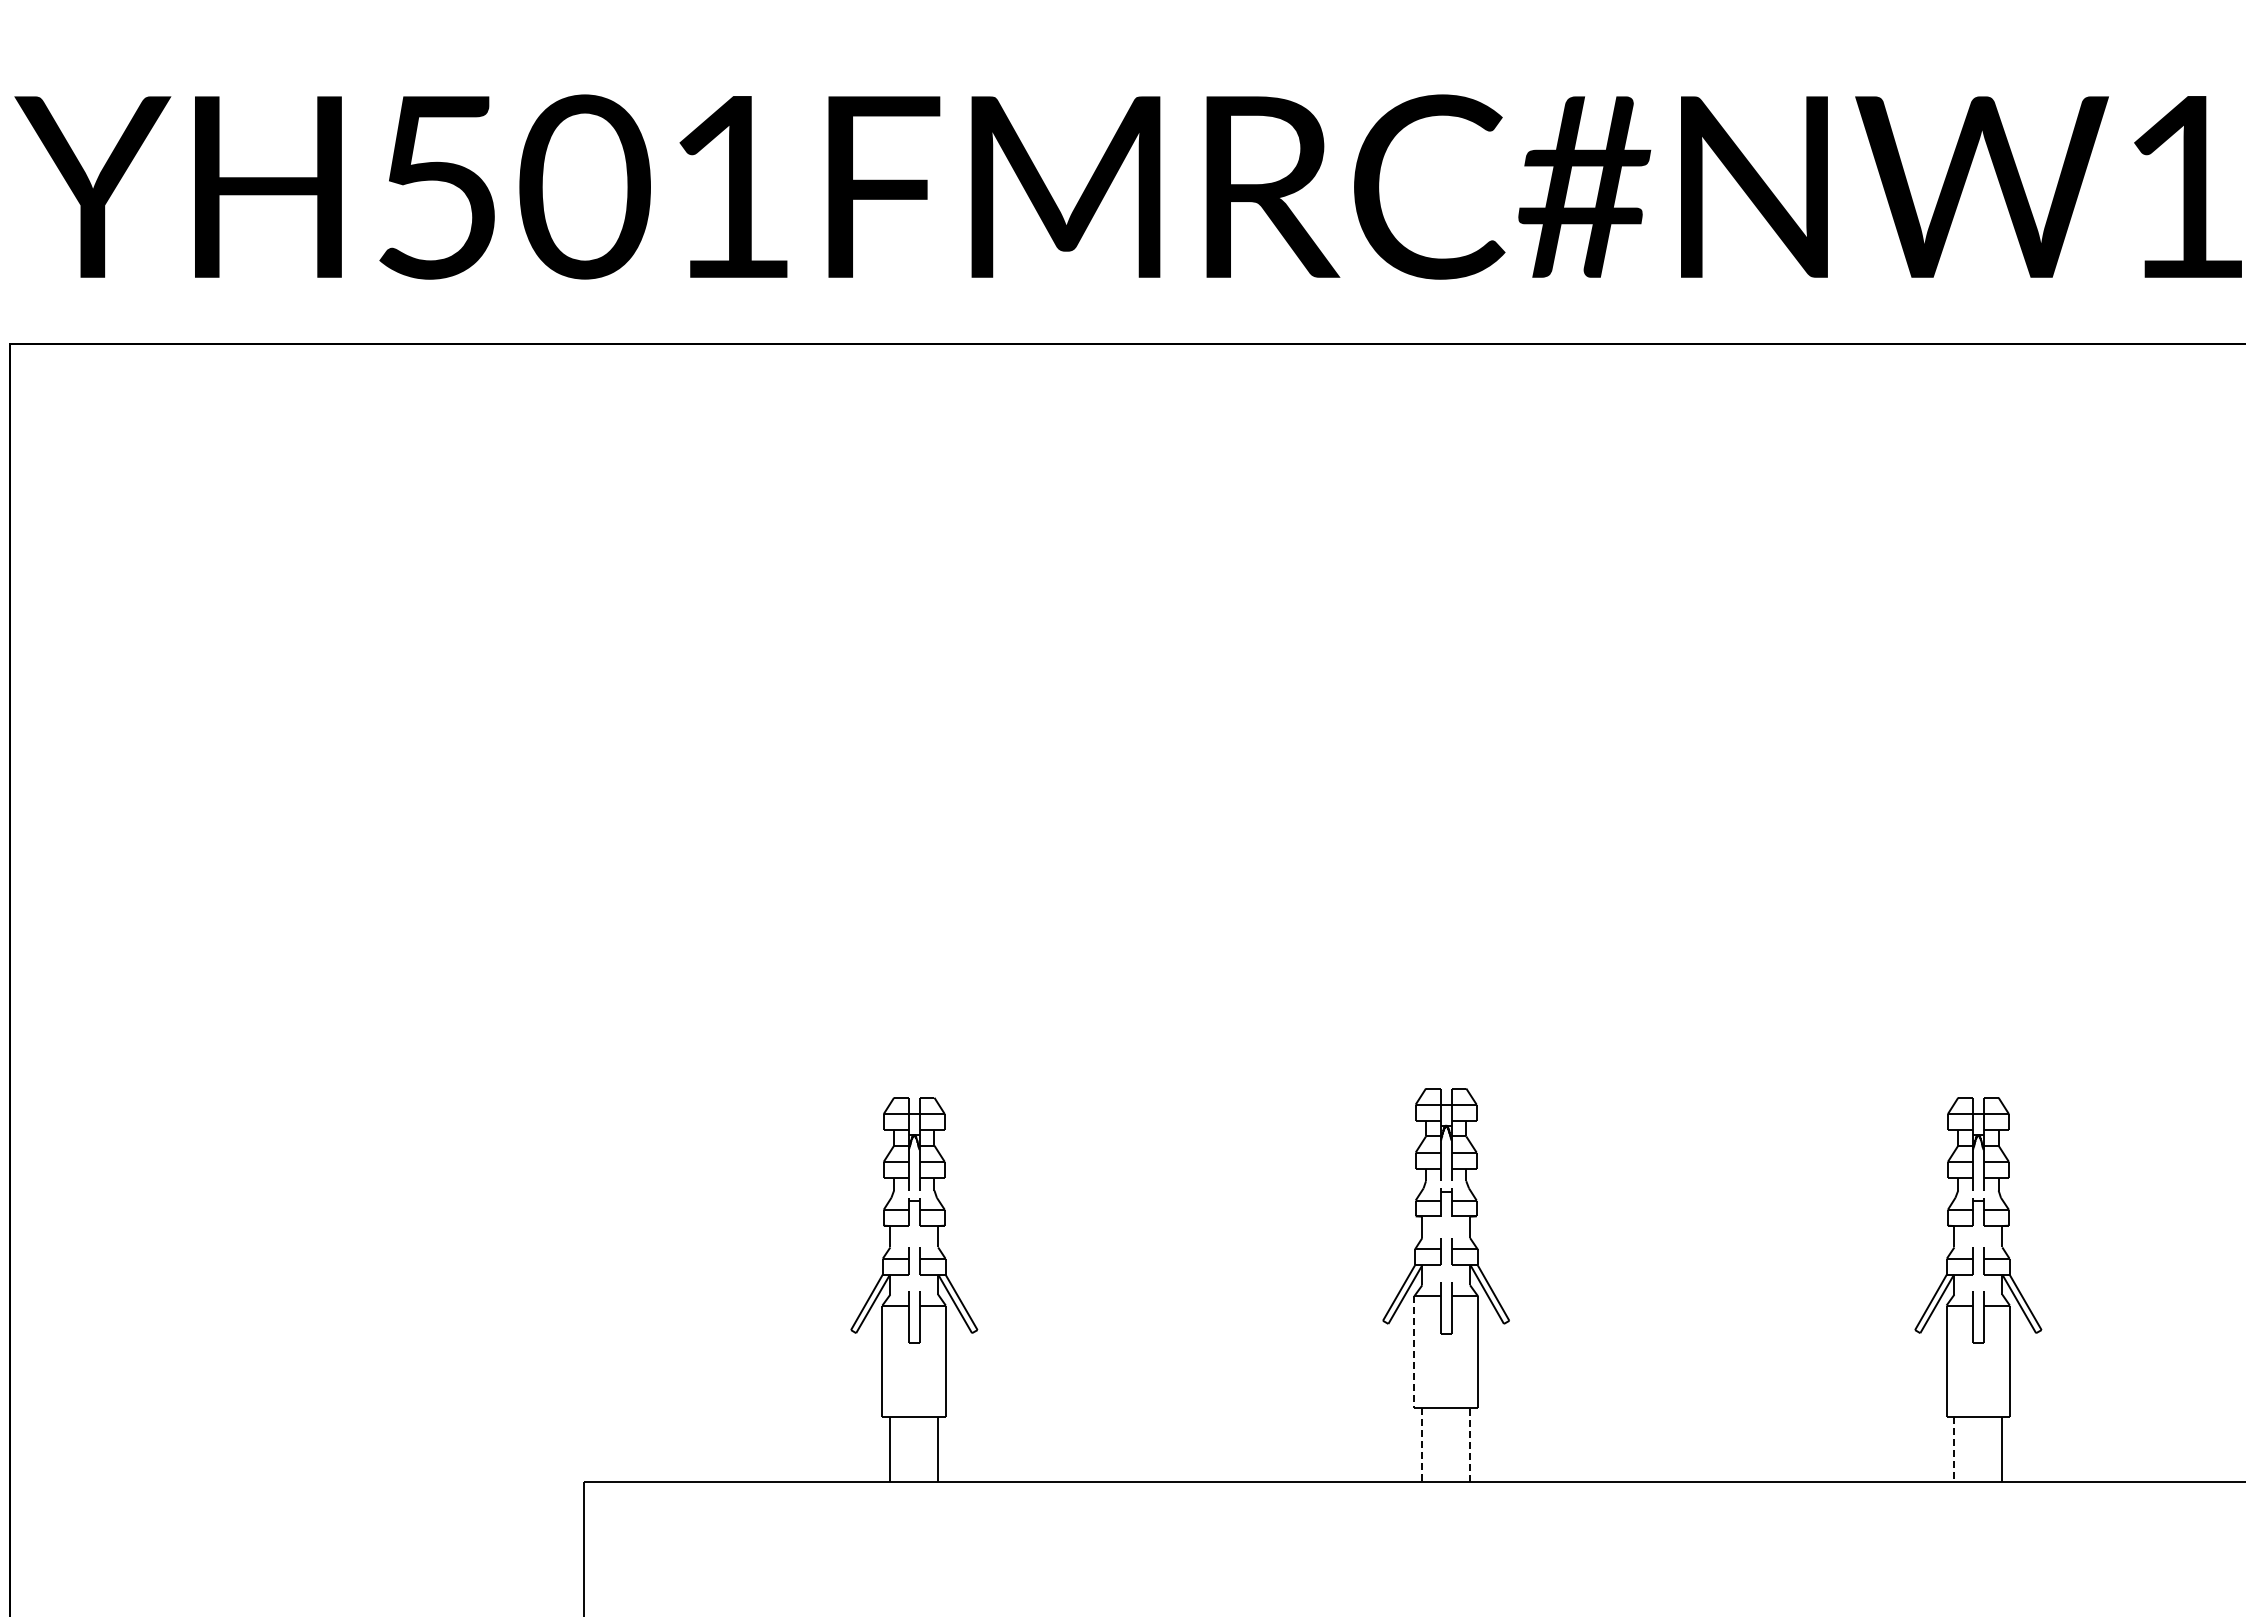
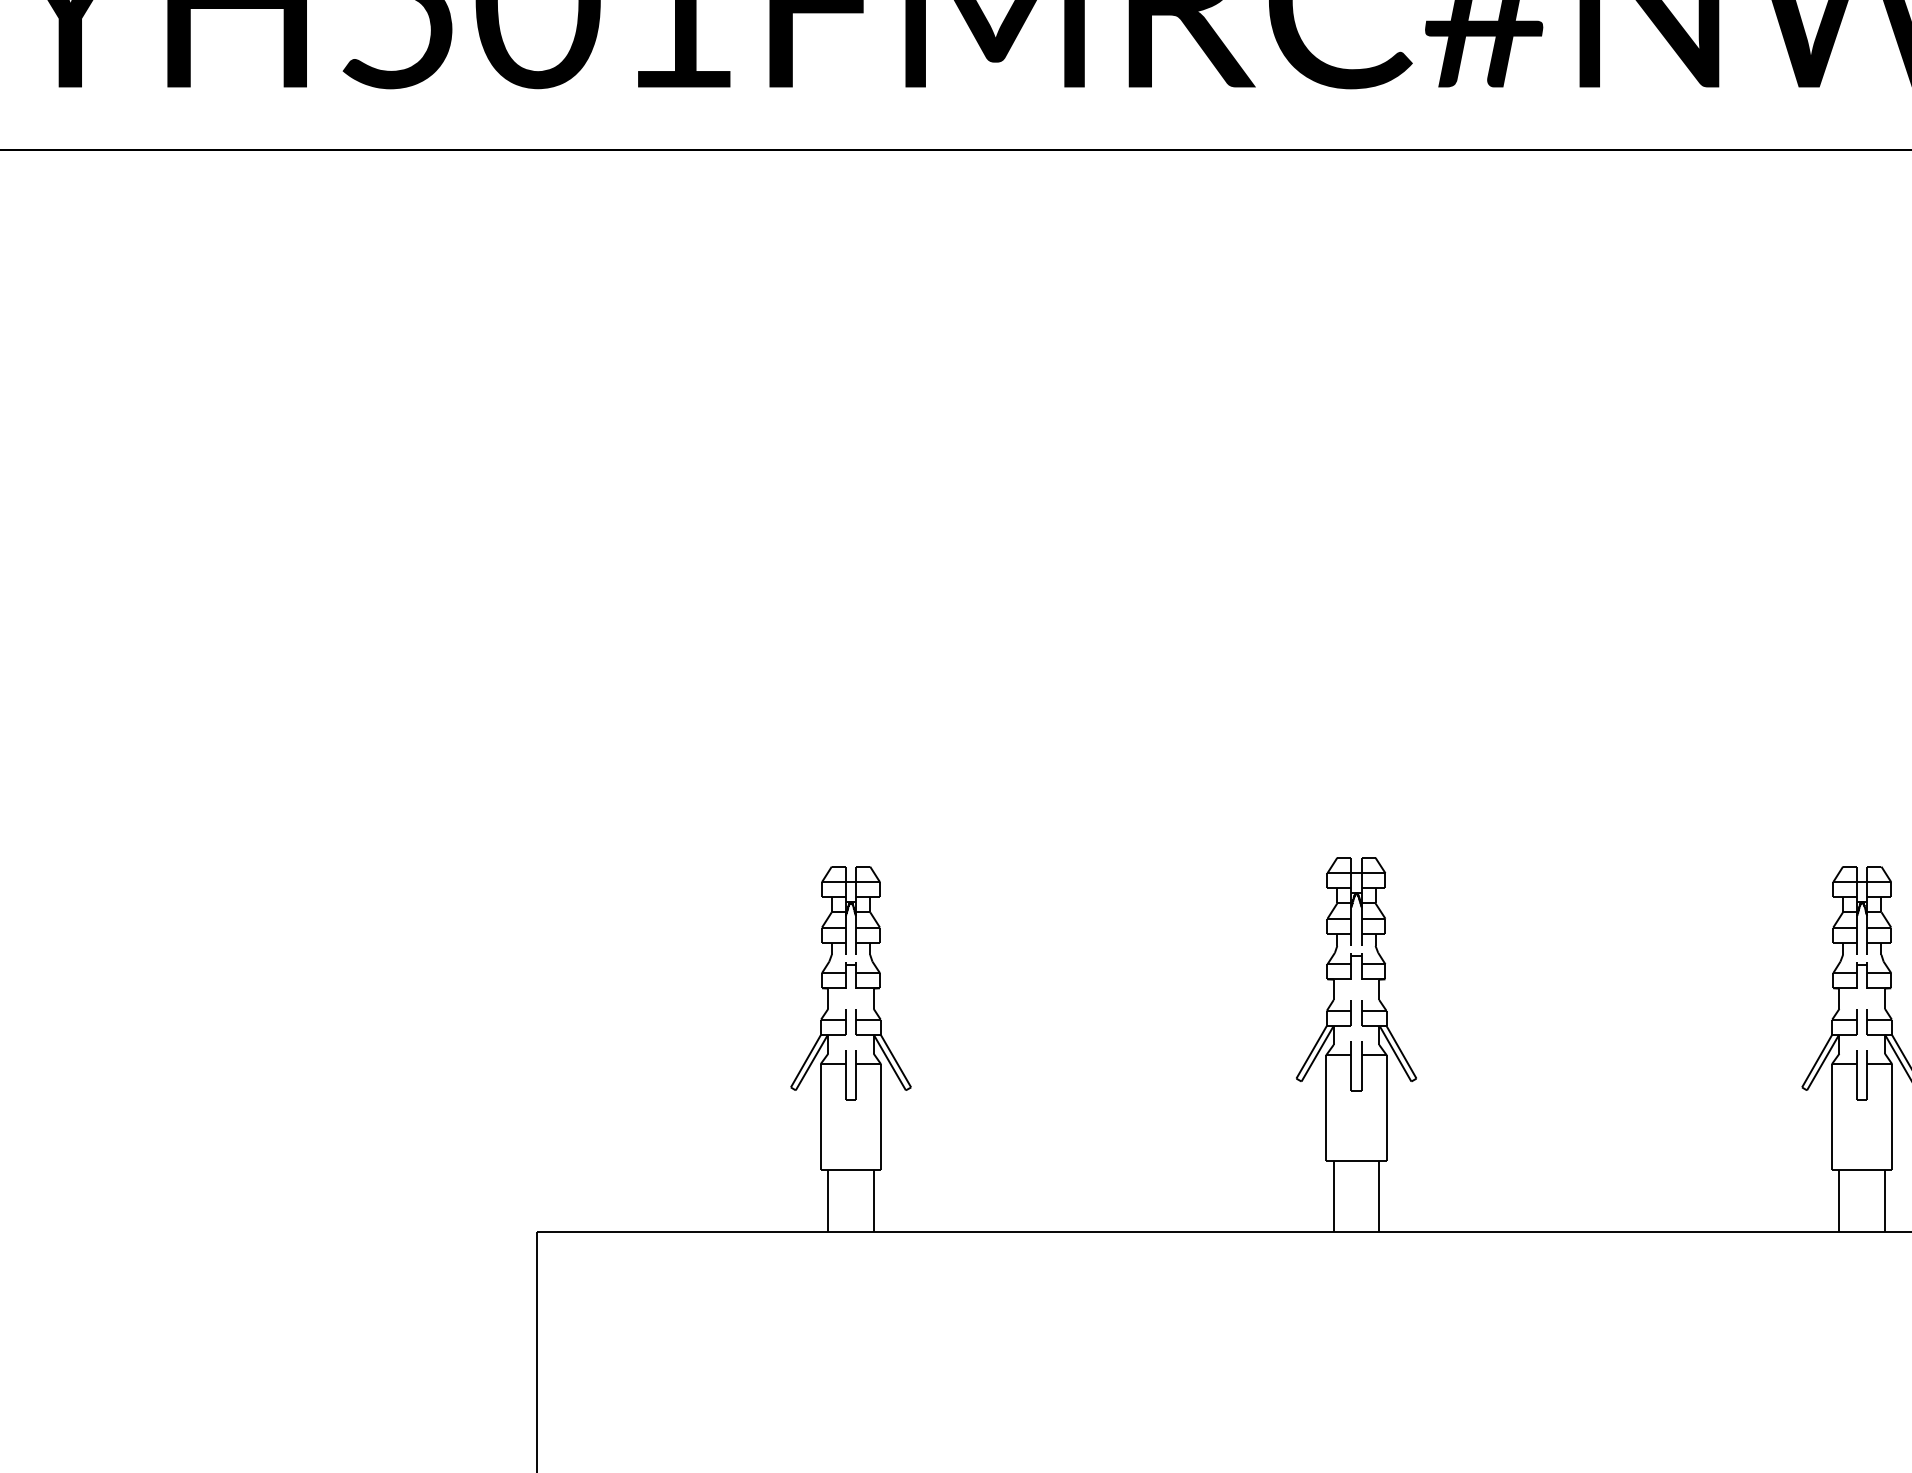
line: (1414, 1352) -> (1326, 1108), dashed -> solid
line: (1470, 1444) -> (1379, 1196), dashed -> solid
line: (1422, 1445) -> (1333, 1197), dashed -> solid
line: (1954, 1449) -> (1839, 1200), dashed -> solid

